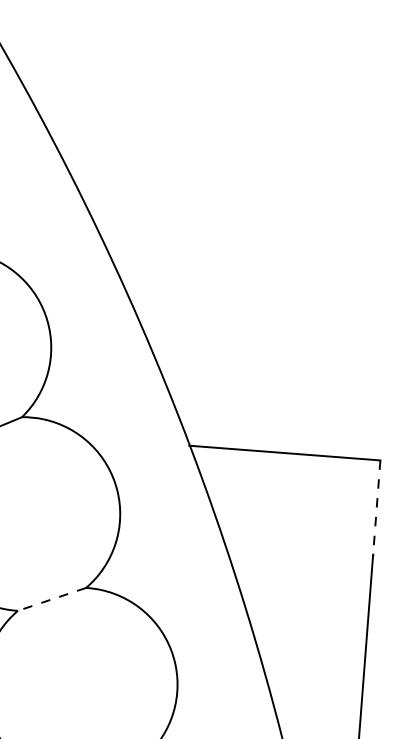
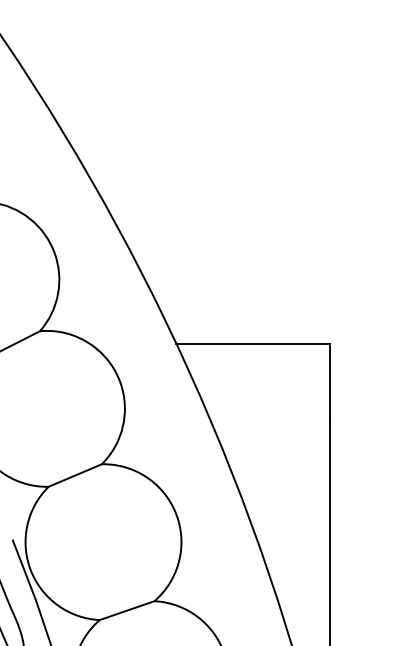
line: (377, 507) -> (330, 381), dashed -> solid
line: (52, 599) -> (75, 475), dashed -> solid

